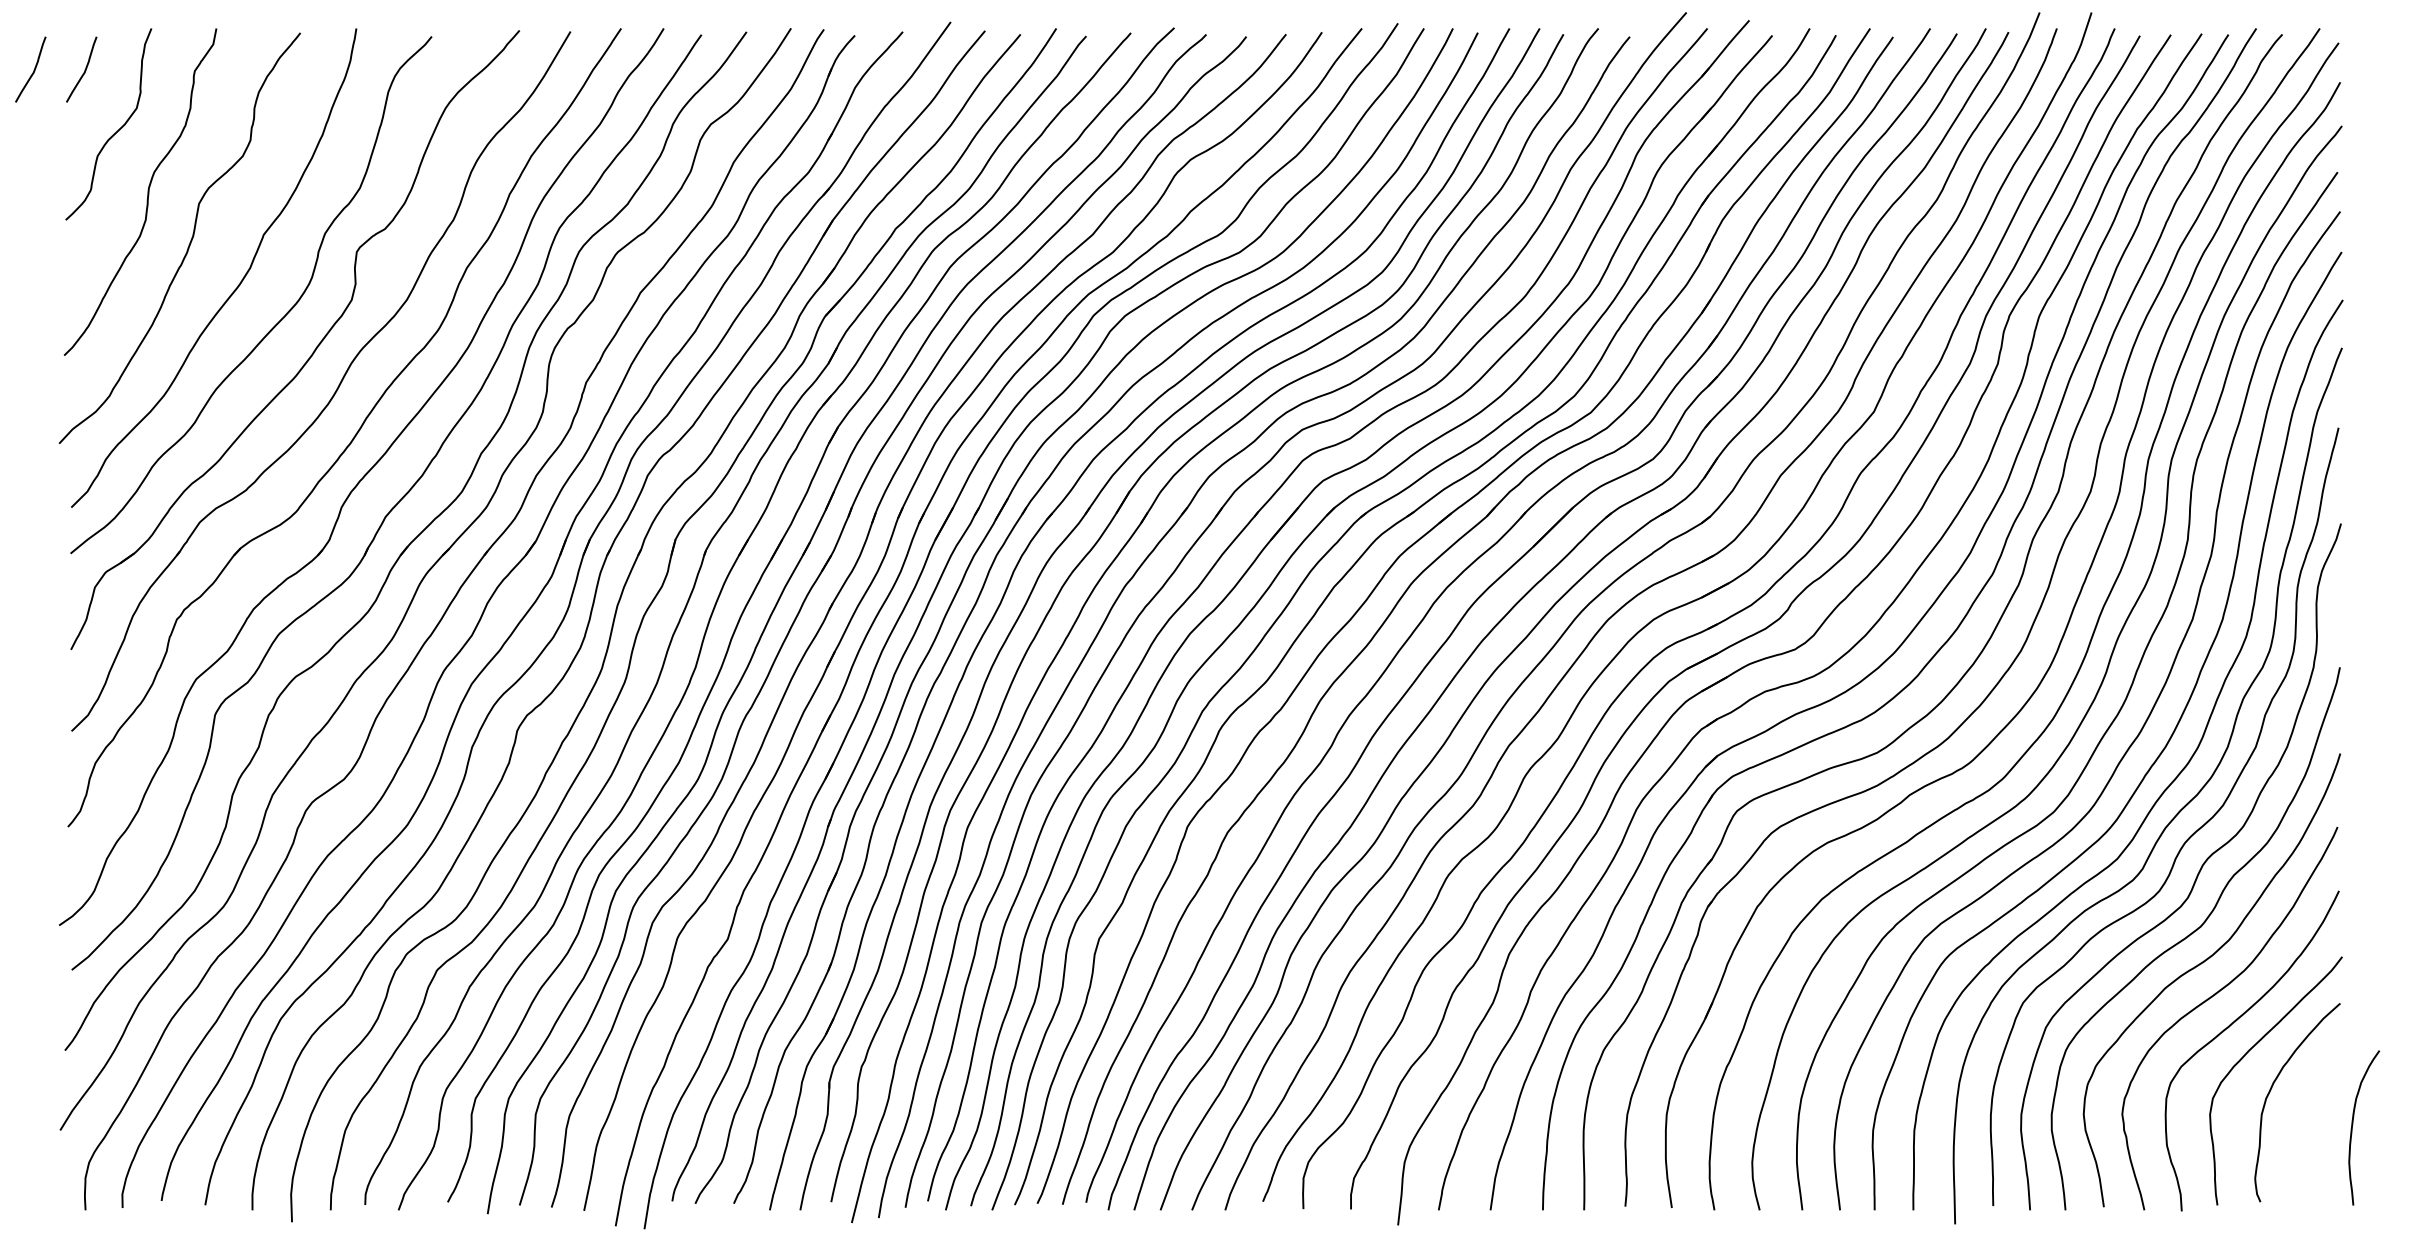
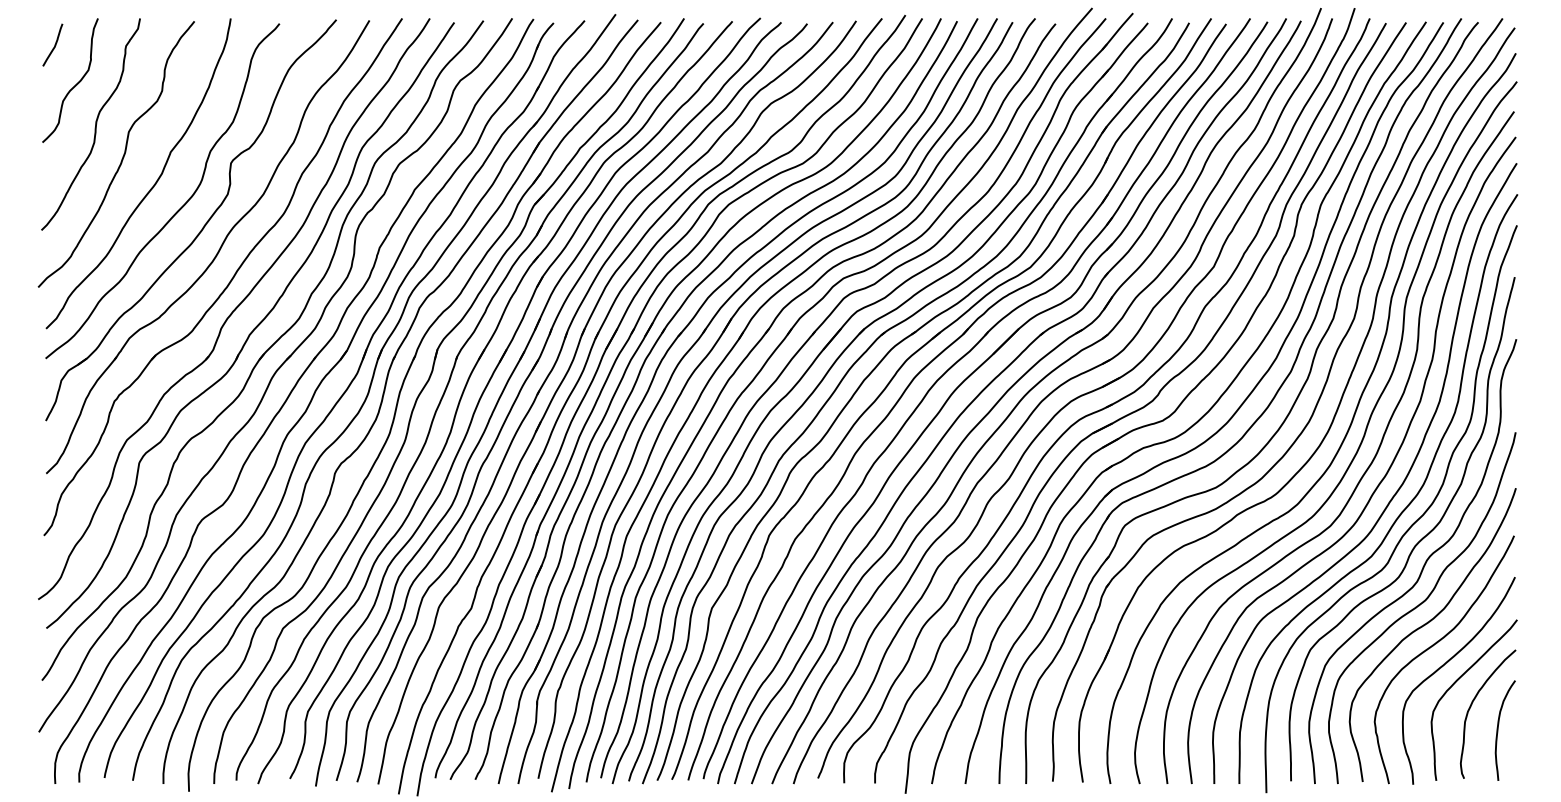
curve: (33, 68) -> (21, 44), removed
curve: (2353, 1127) -> (1498, 730), moved

